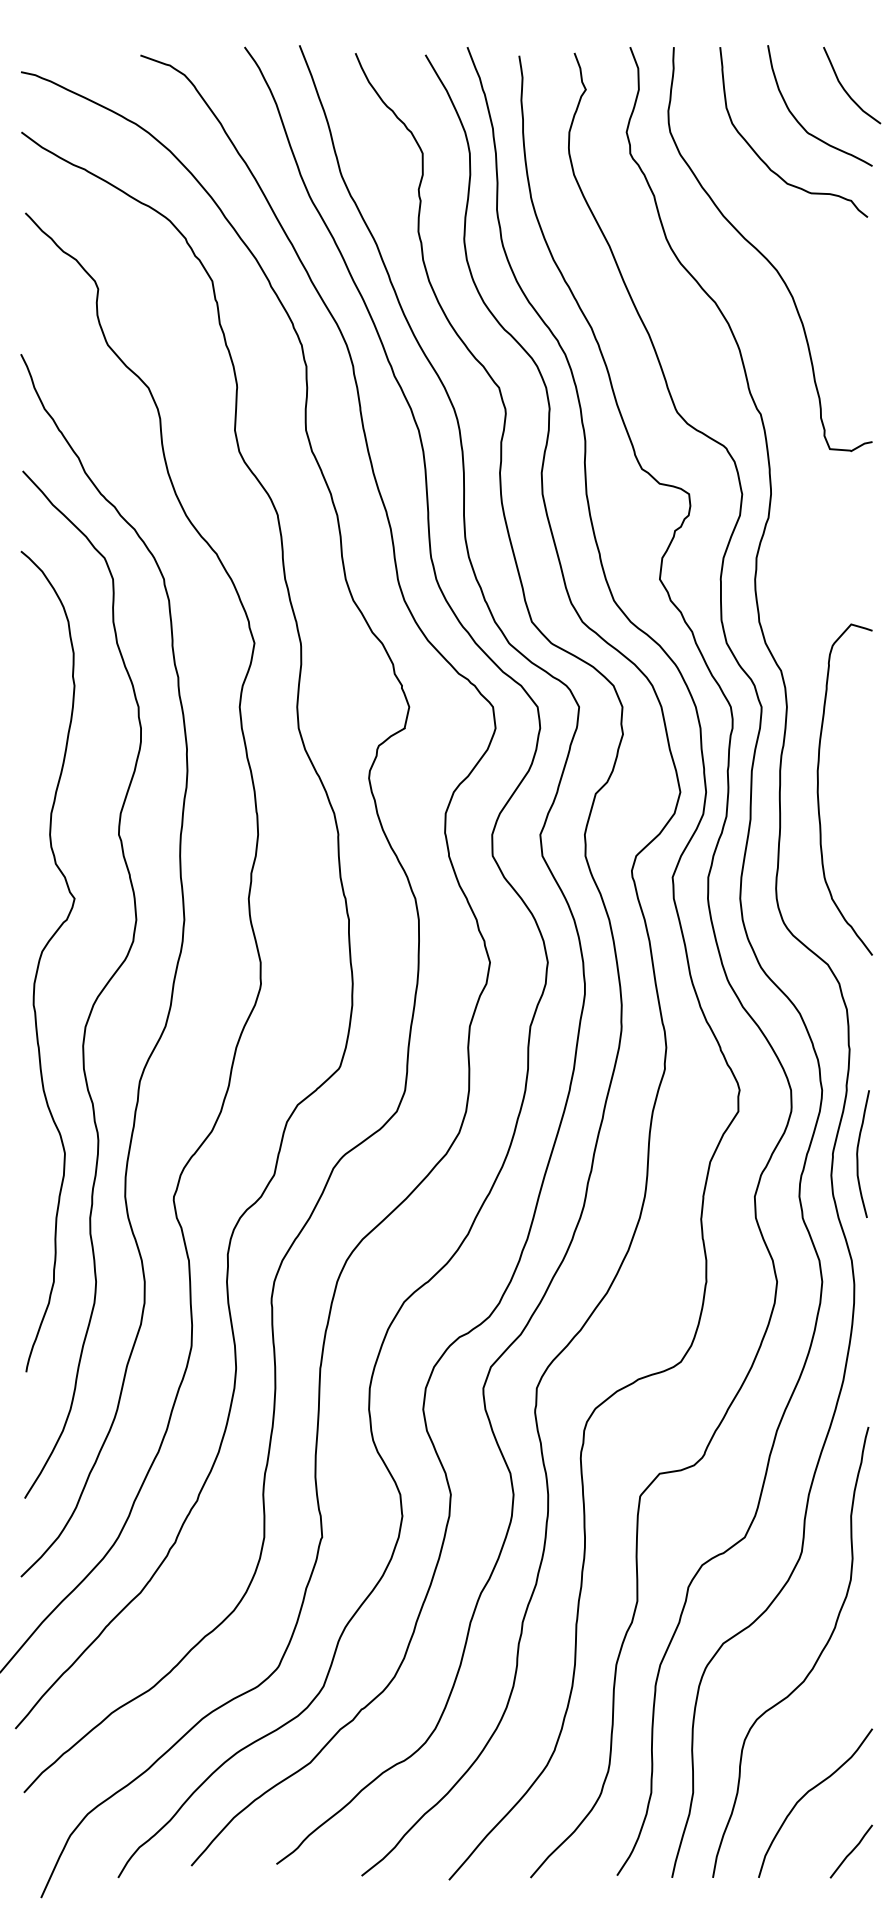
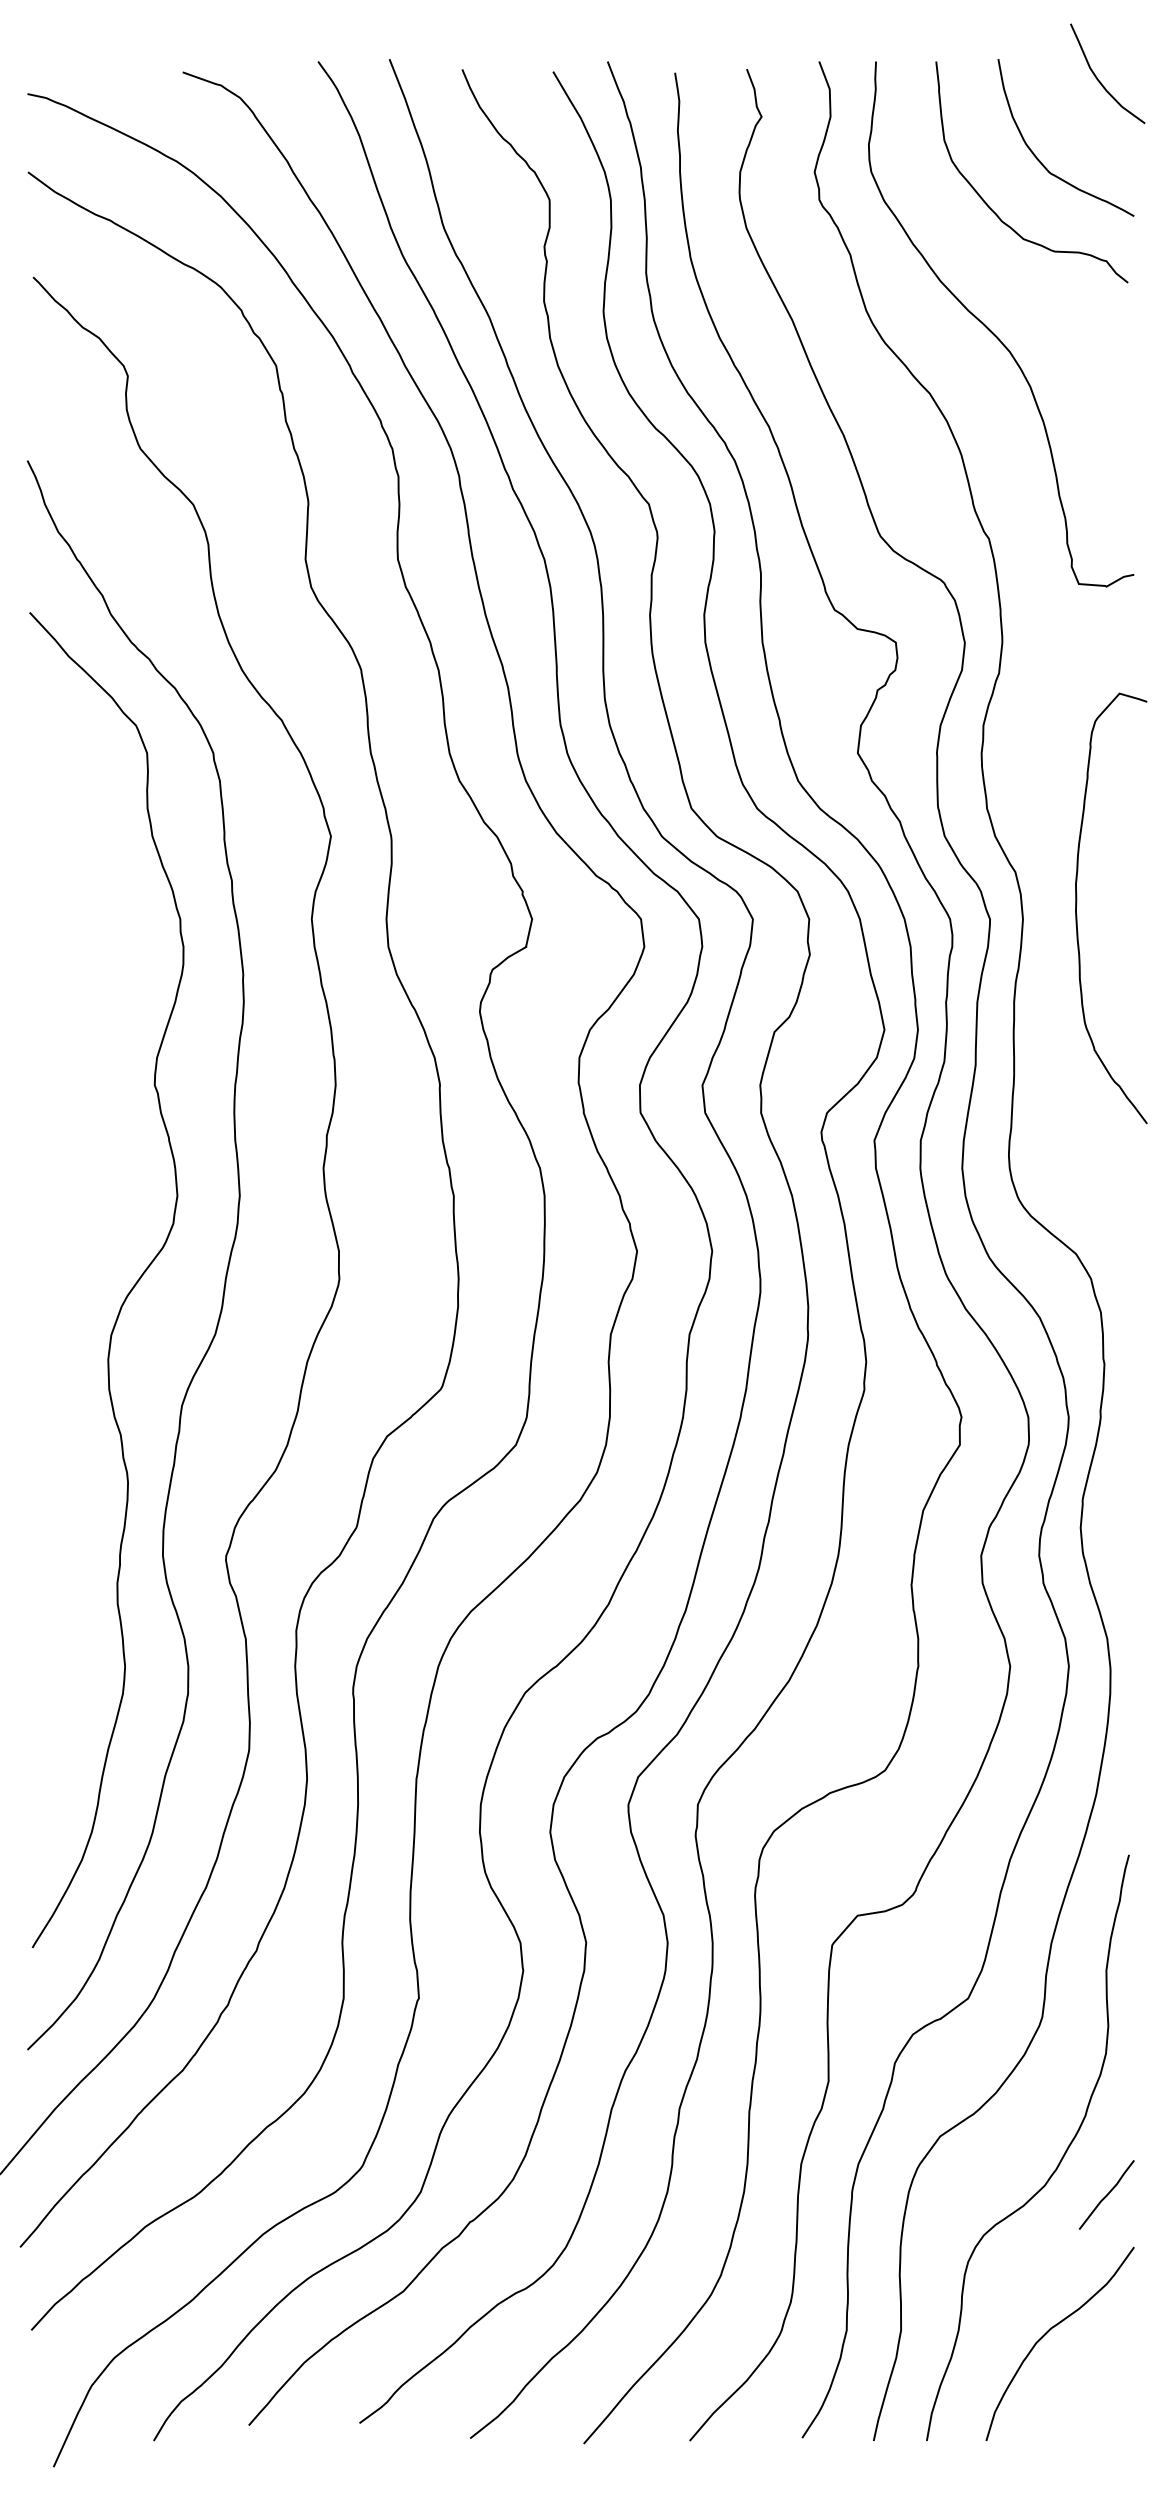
curve: (846, 90) -> (1100, 80), moved
curve: (818, 789) -> (1076, 908), moved
curve: (40, 961) -> (52, 1249), removed
curve: (858, 1153) -> (1115, 1499), removed
curve: (850, 1851) -> (1105, 2194), moved

